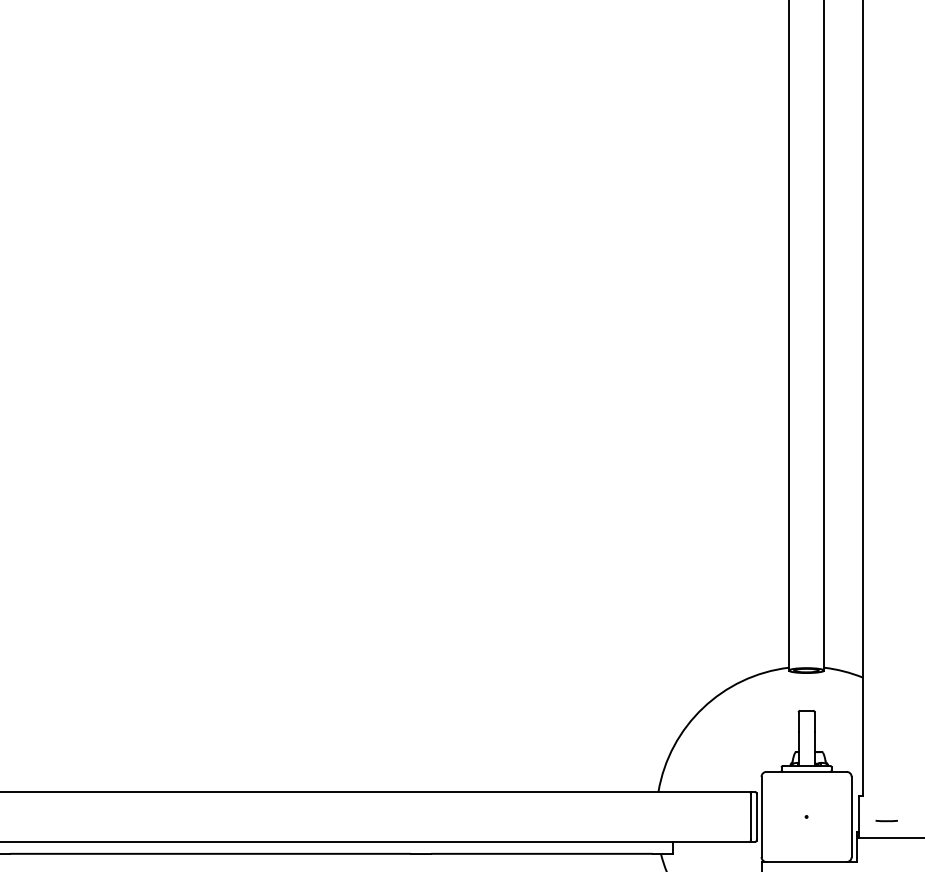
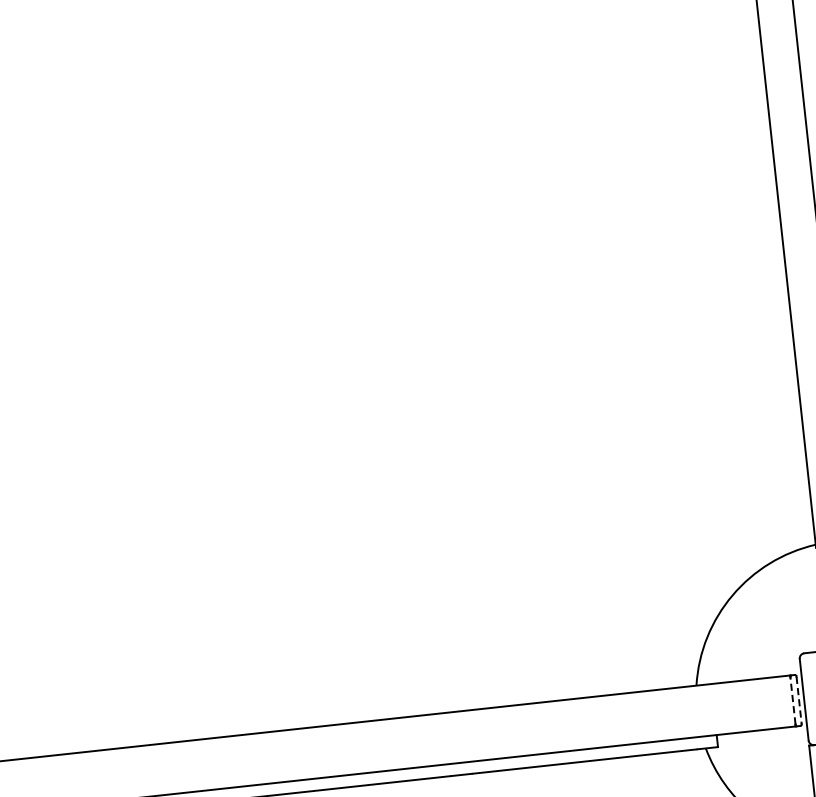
line: (750, 816) -> (792, 700), solid -> dashed
line: (756, 817) -> (799, 700), solid -> dashed

